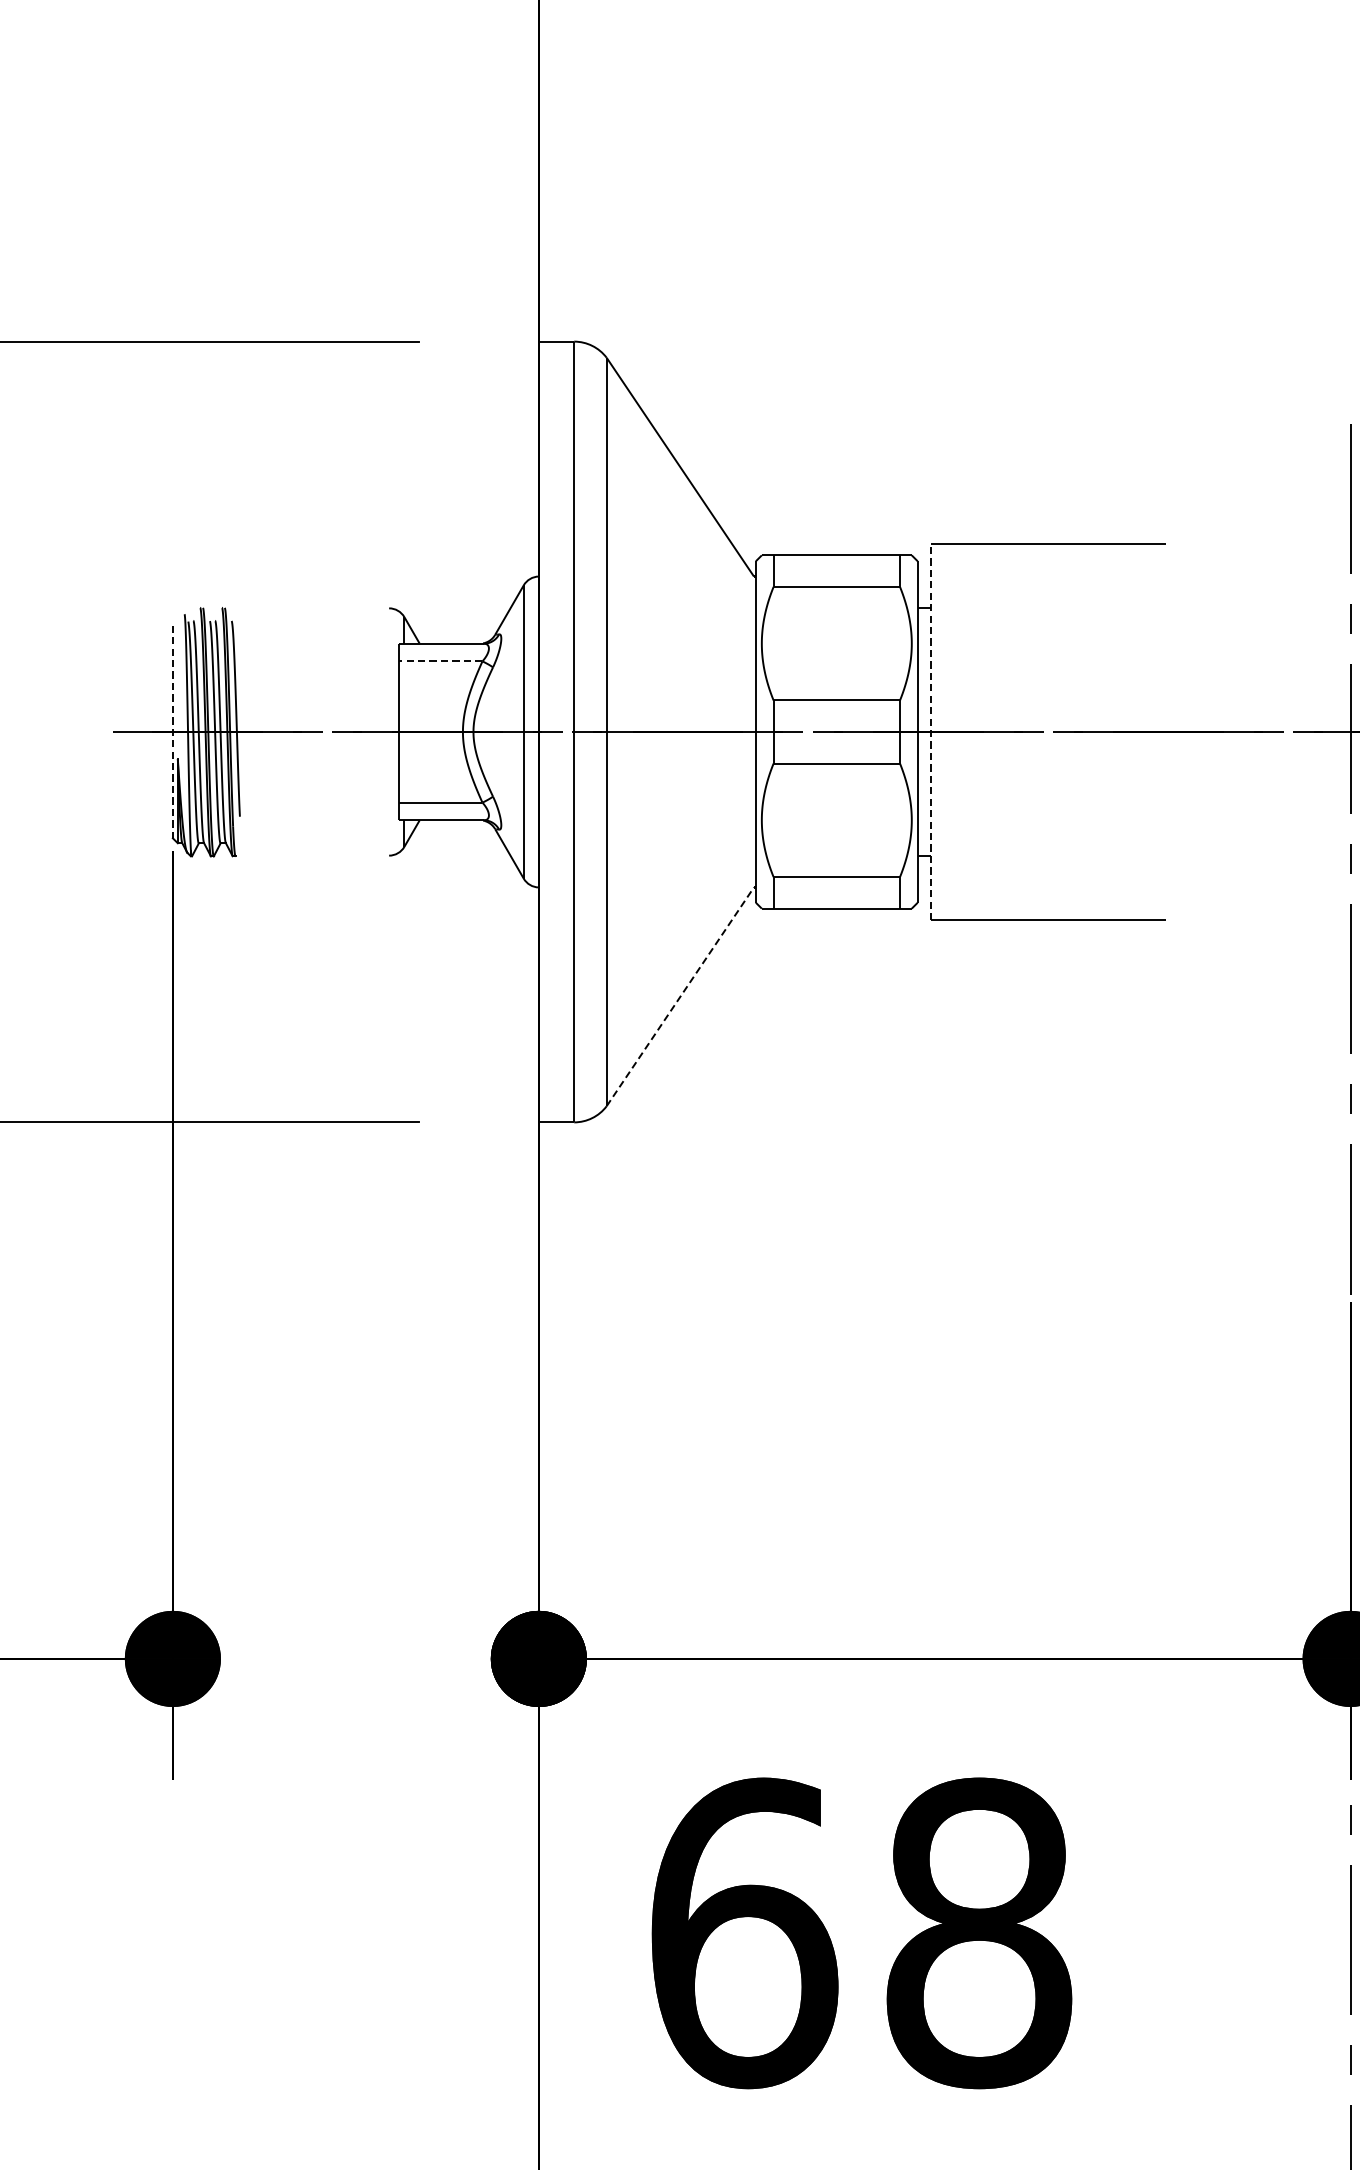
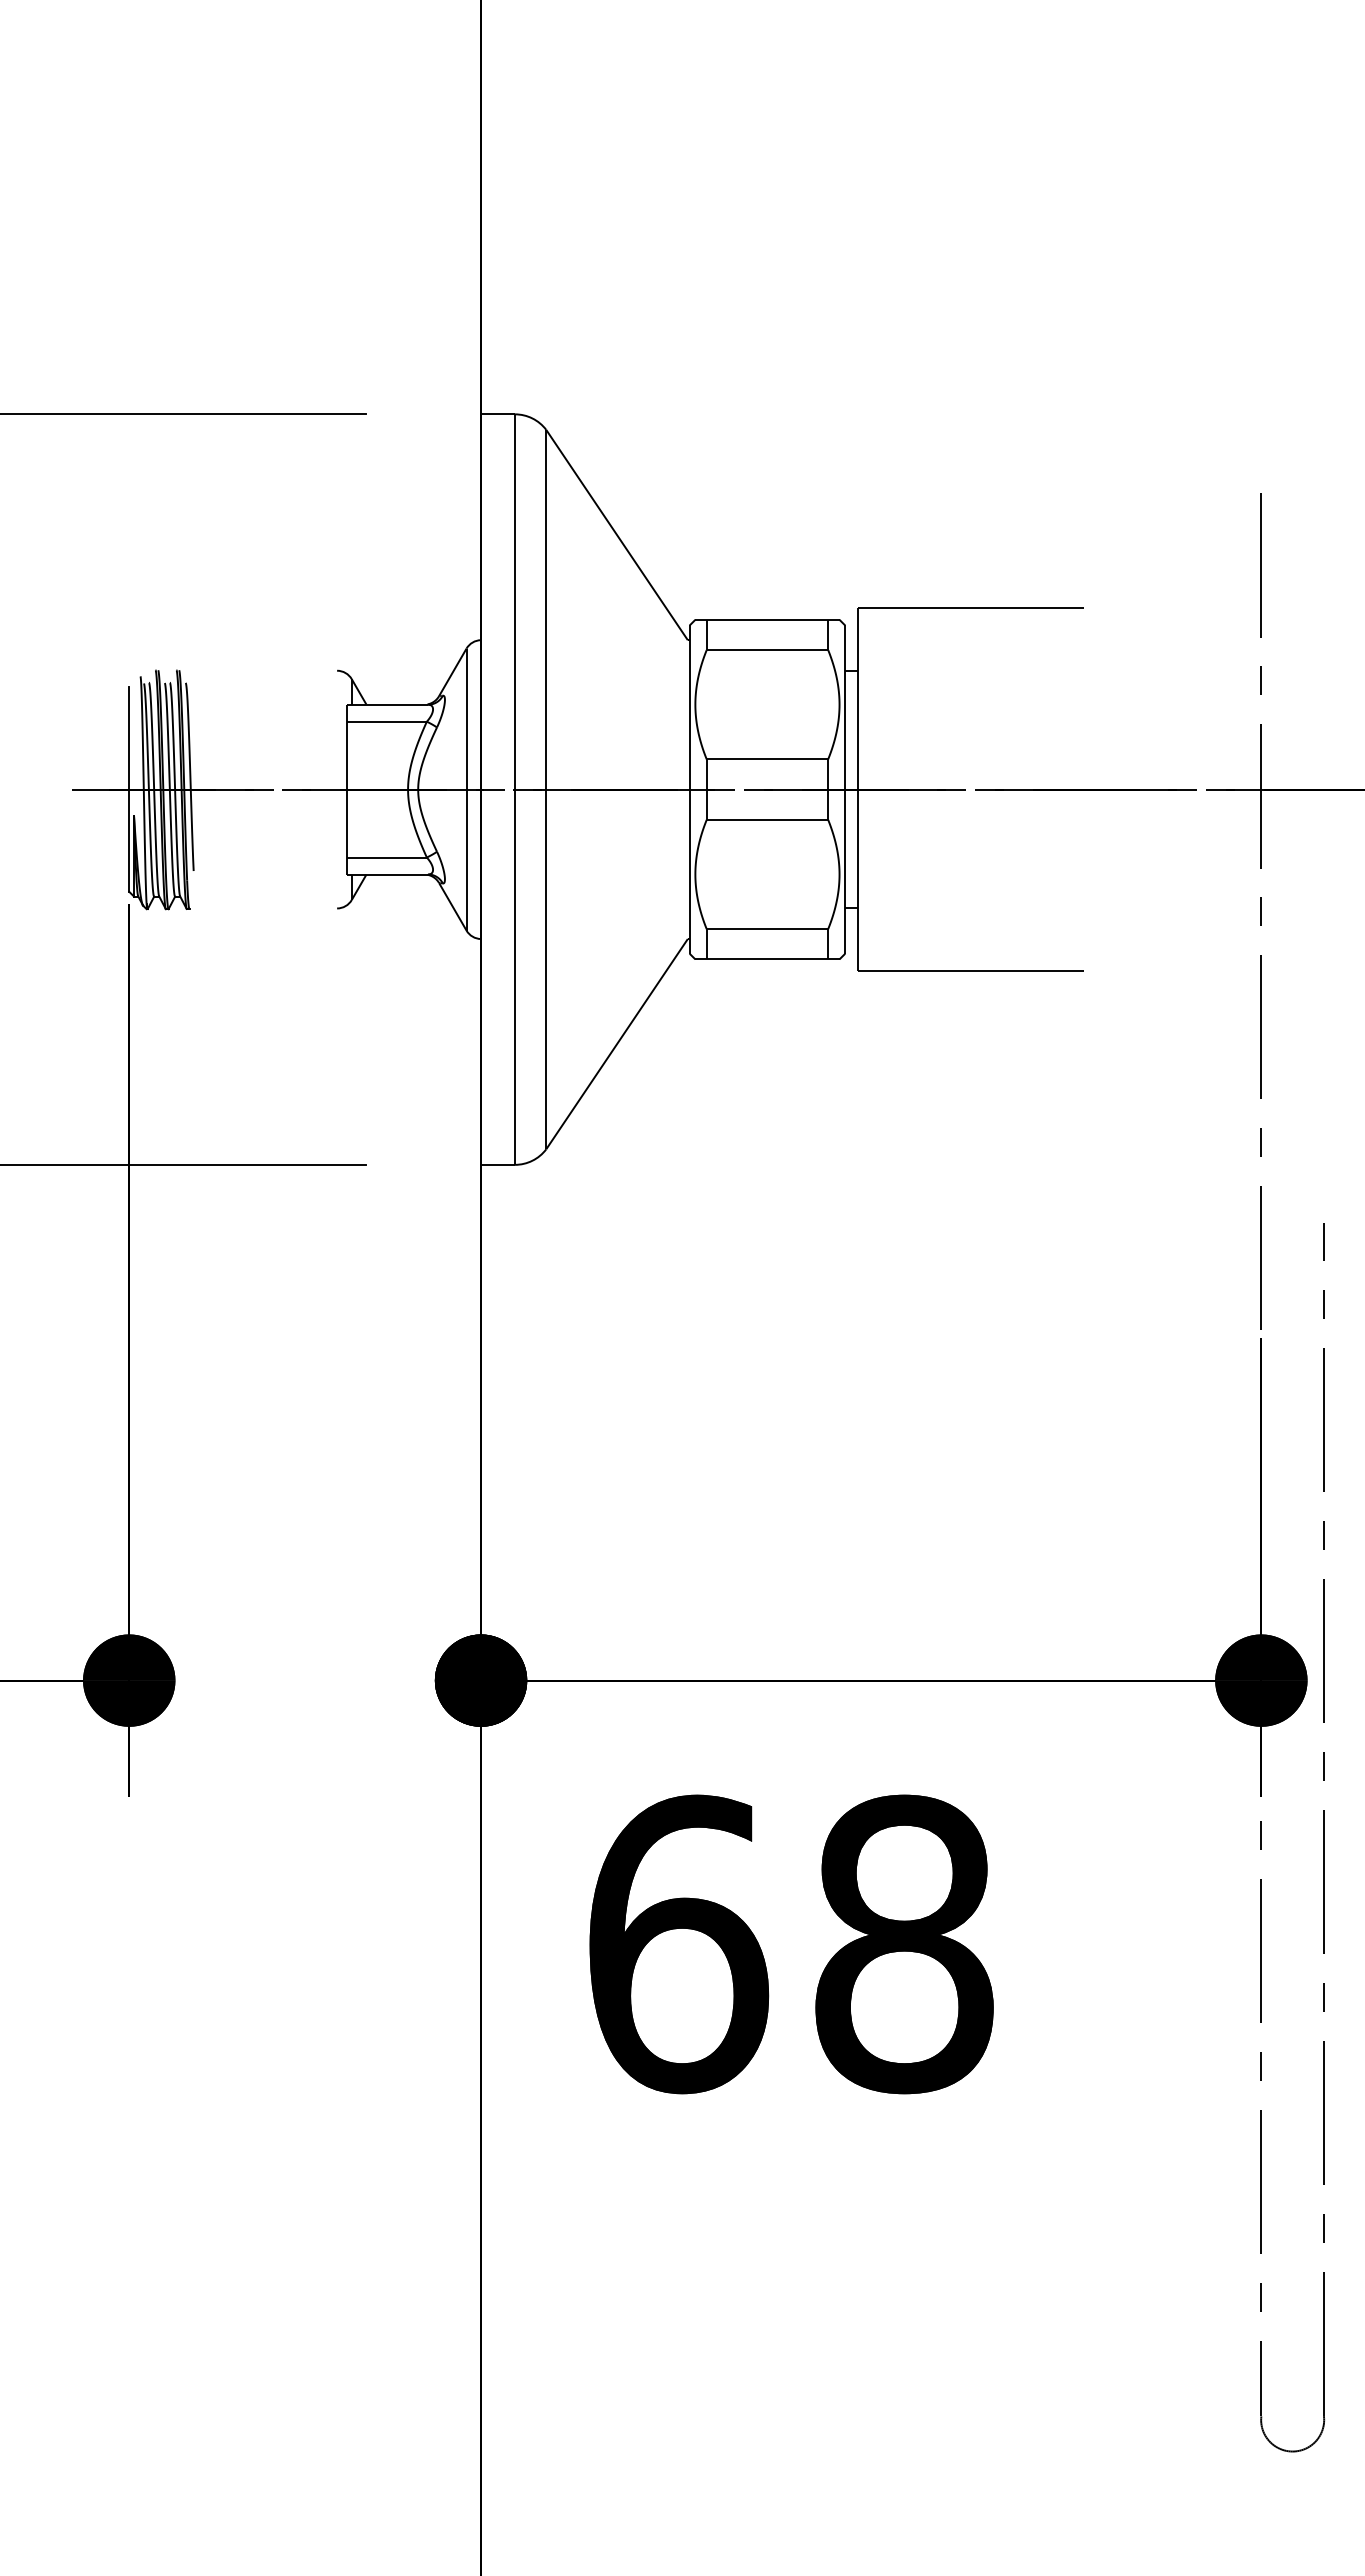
line: (440, 661) -> (386, 721), dashed -> solid
line: (931, 731) -> (858, 789), dashed -> solid
line: (173, 732) -> (129, 790), dashed -> solid
line: (680, 997) -> (617, 1044), dashed -> solid

